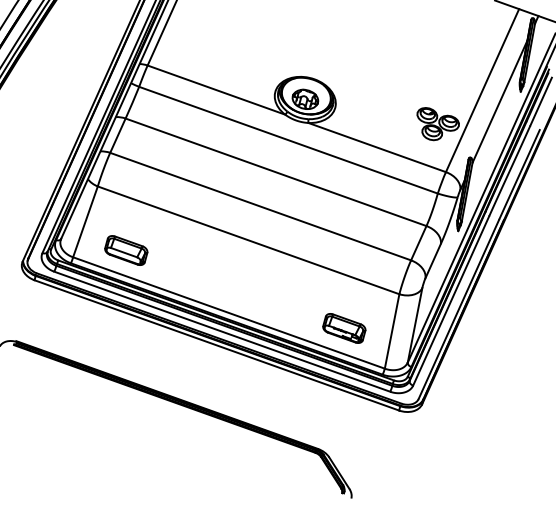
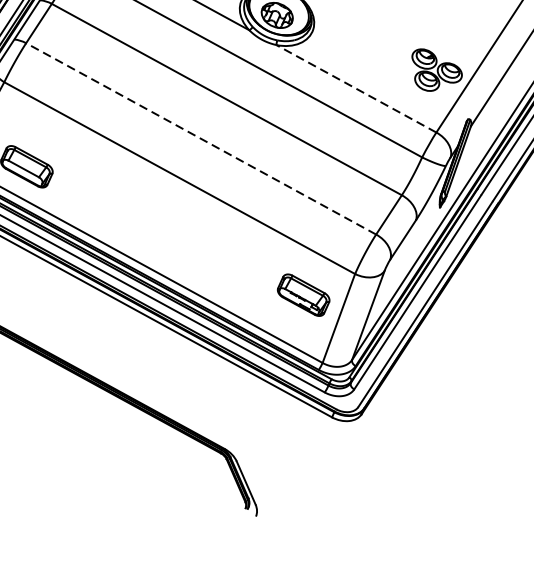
line: (376, 147) -> (355, 88), solid -> dashed
line: (260, 206) -> (200, 138), solid -> dashed
part: (344, 328) -> (303, 295), moved

